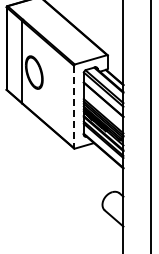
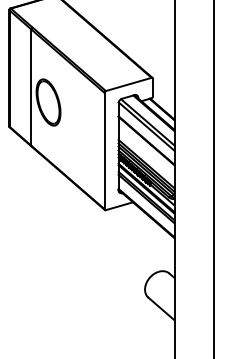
line: (73, 107) -> (104, 151), dashed -> solid

